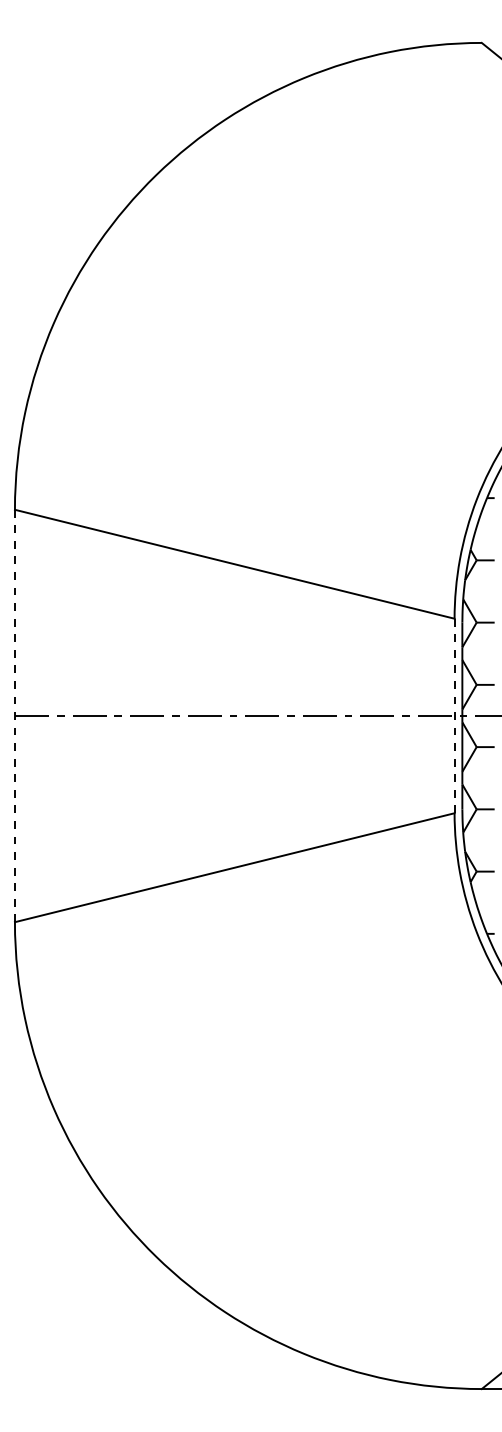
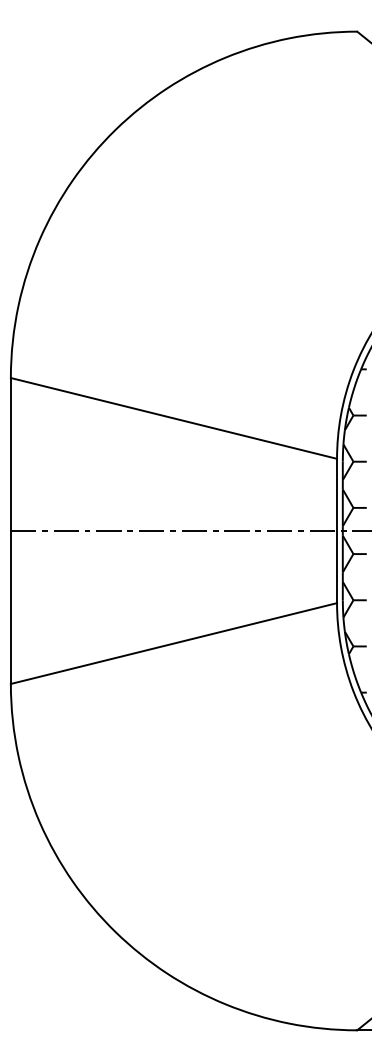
line: (454, 715) -> (336, 530), dashed -> solid
line: (14, 716) -> (10, 531), dashed -> solid

